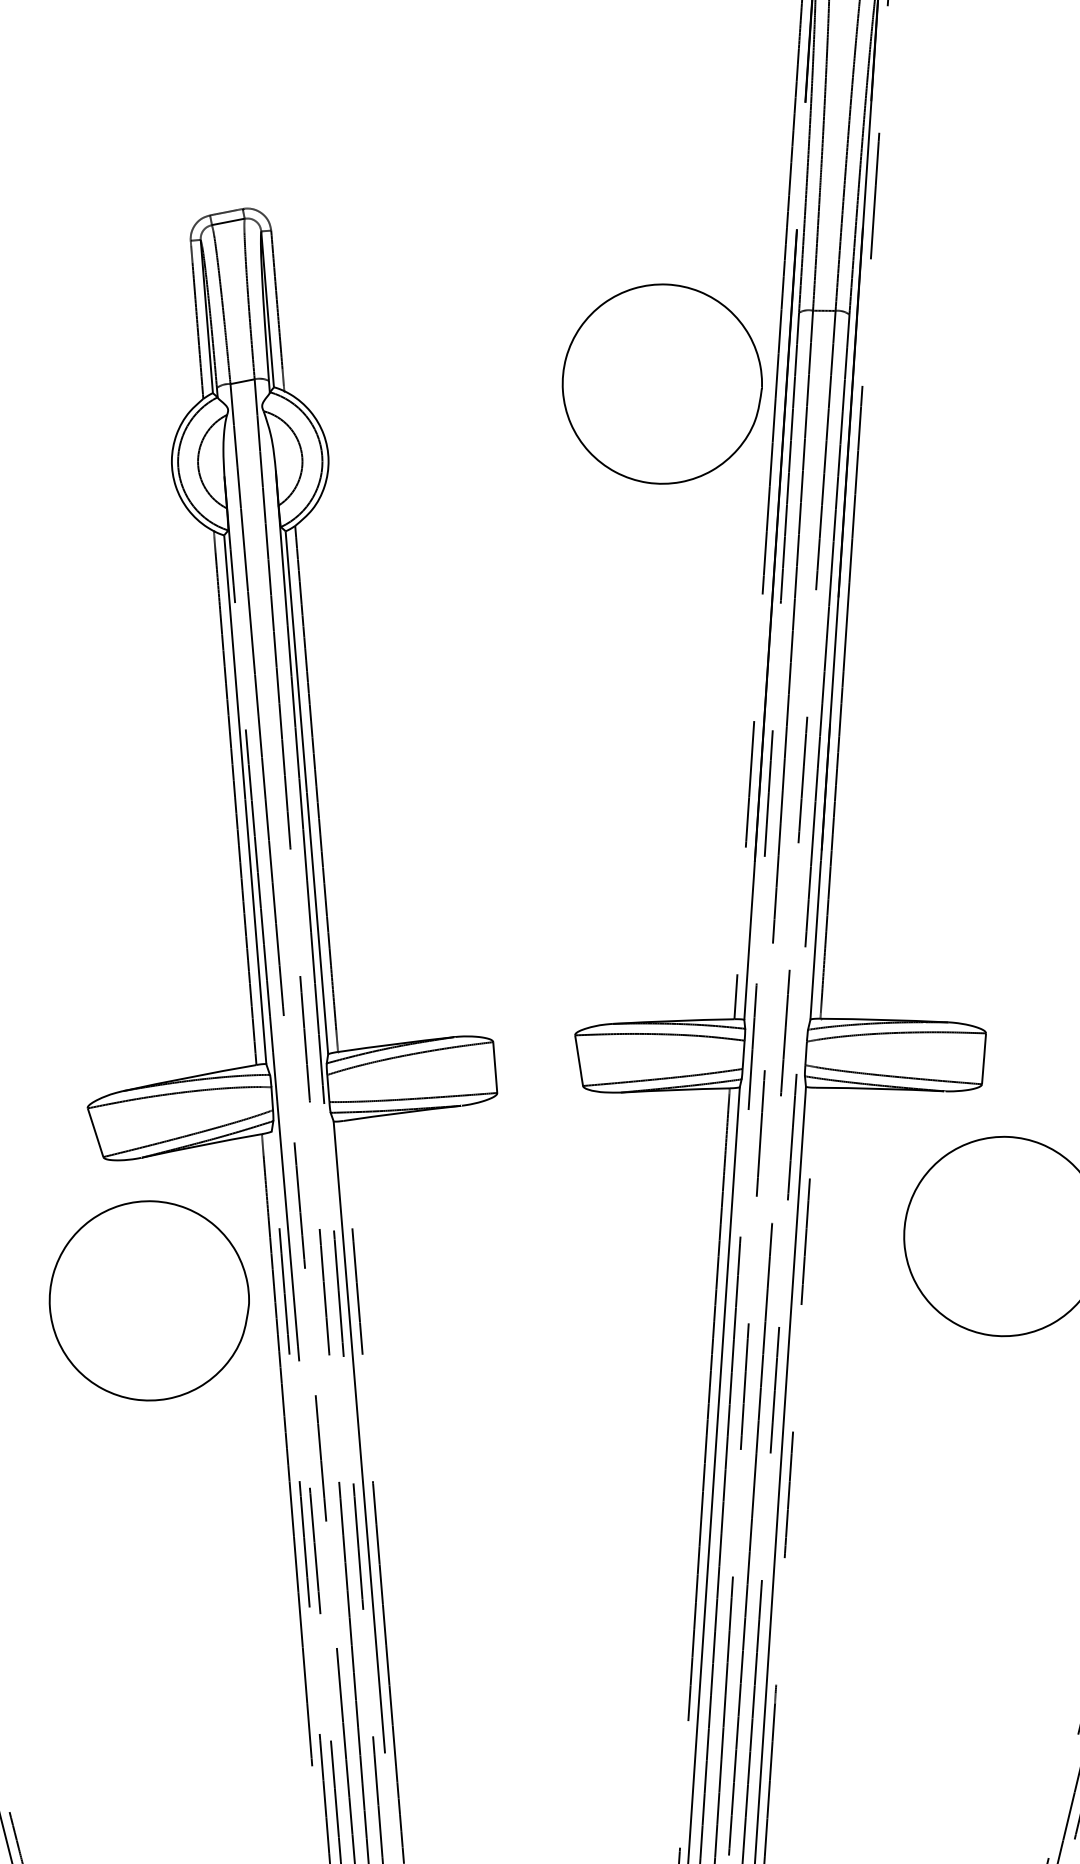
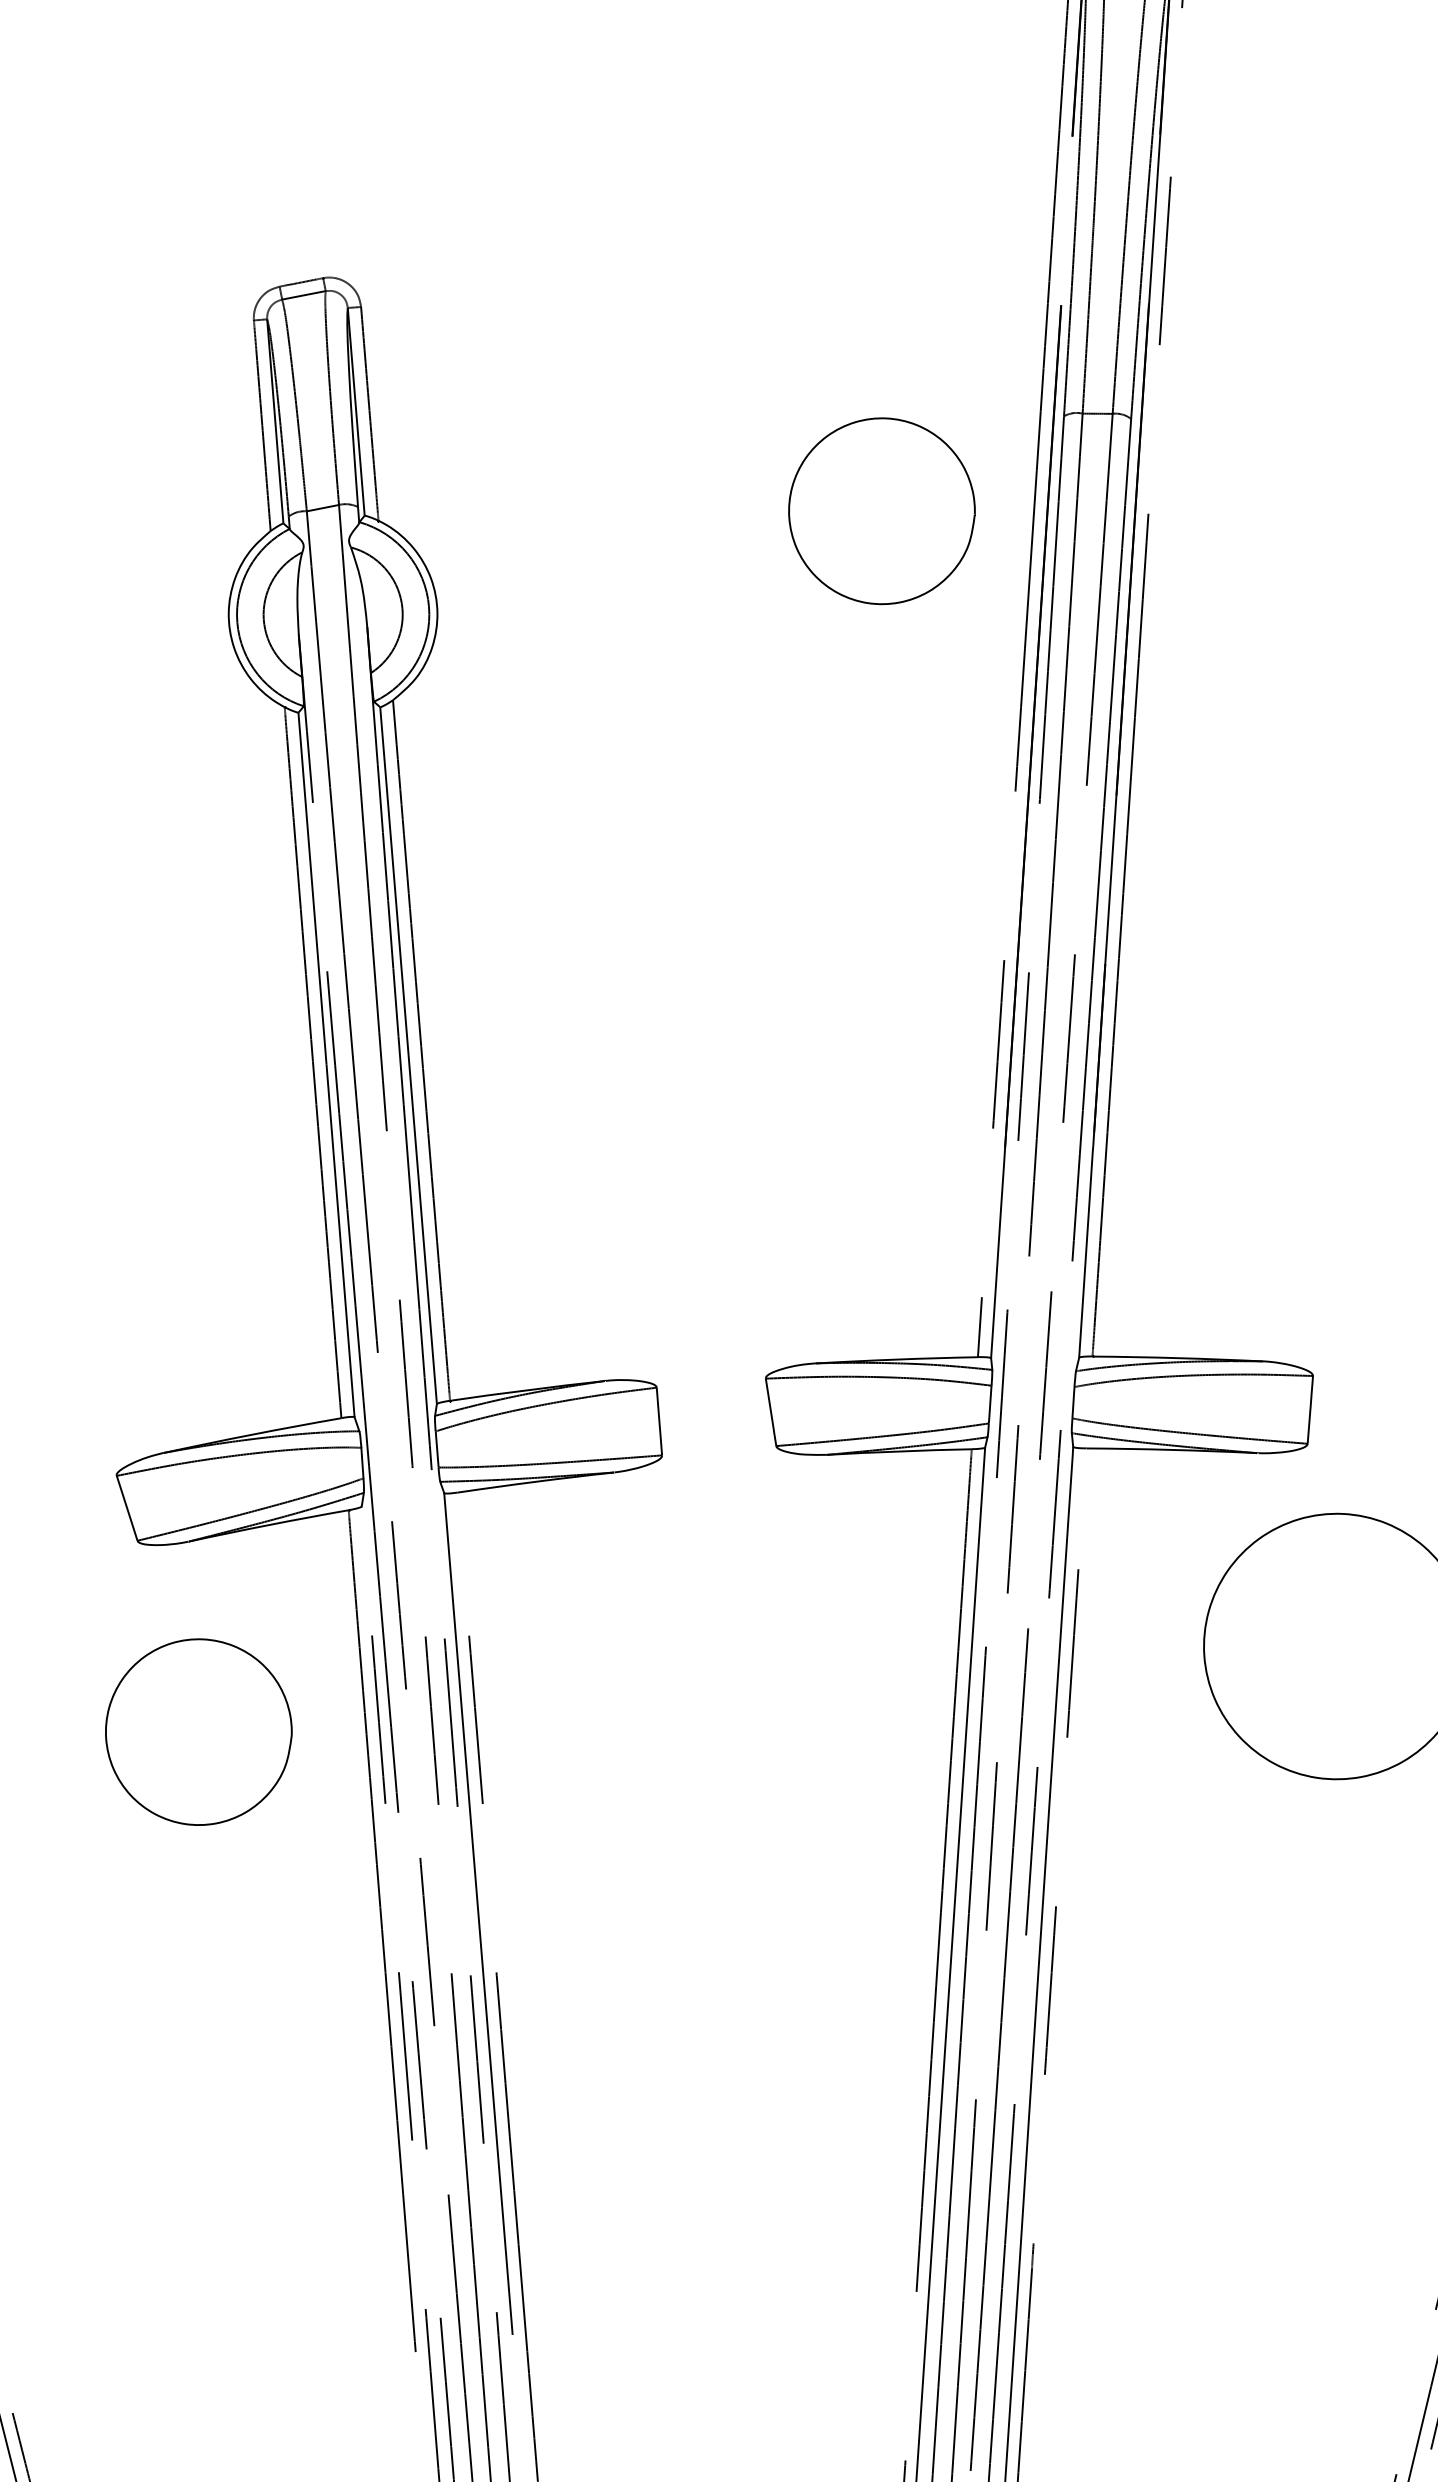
part: (662, 383) -> (881, 510), size x0.7
part: (149, 1300) -> (198, 1731), size x0.7

